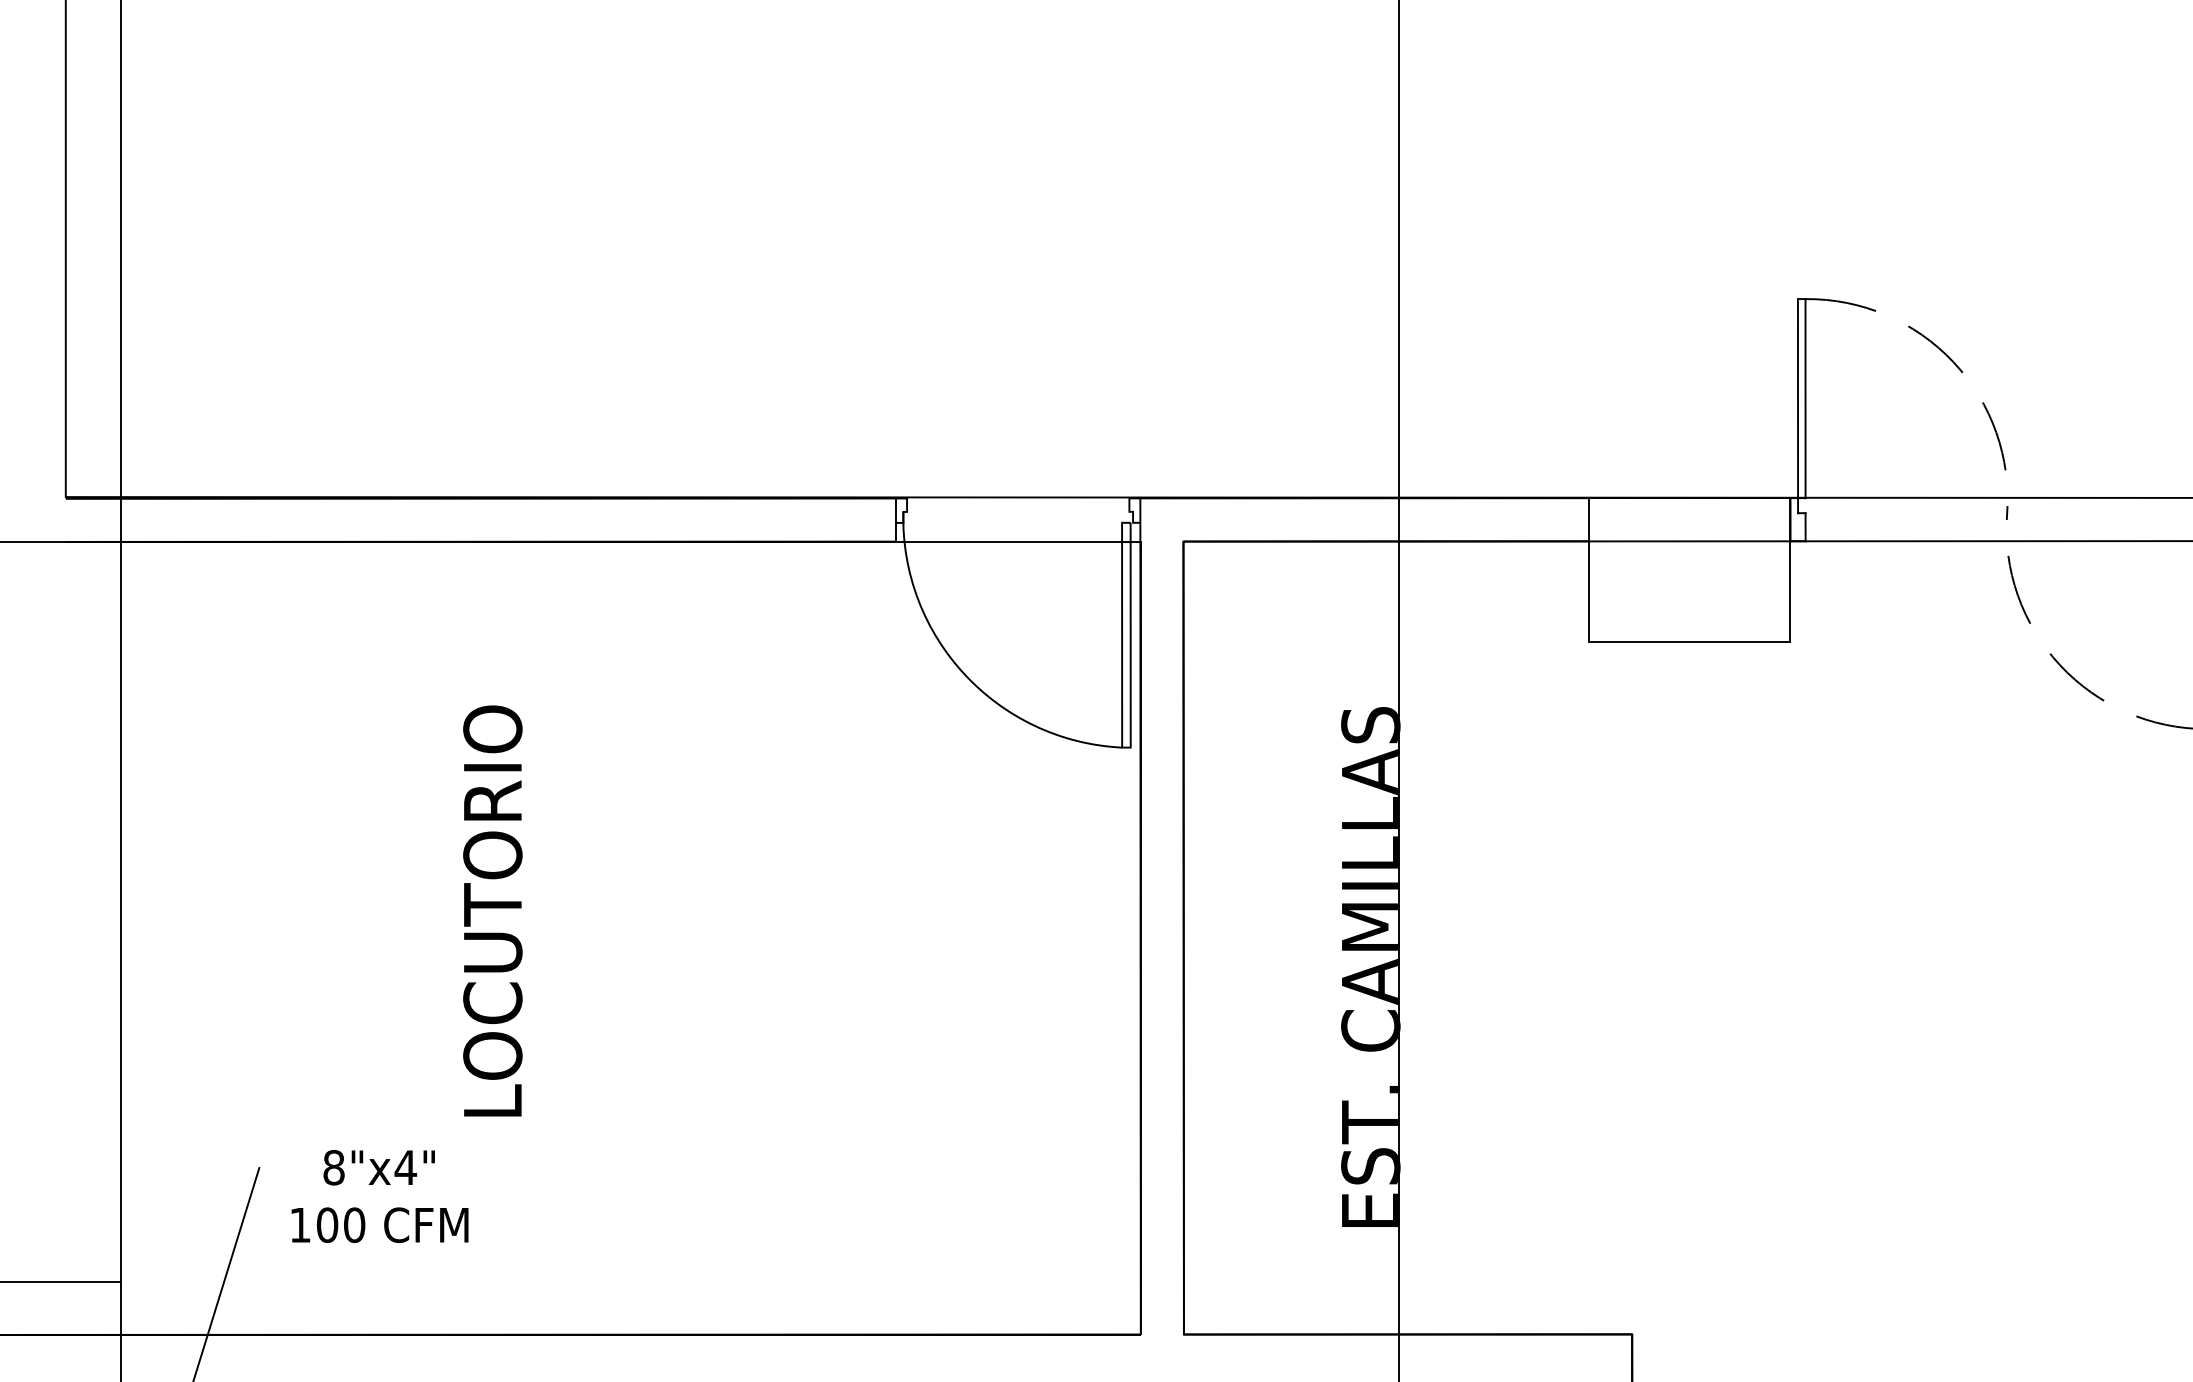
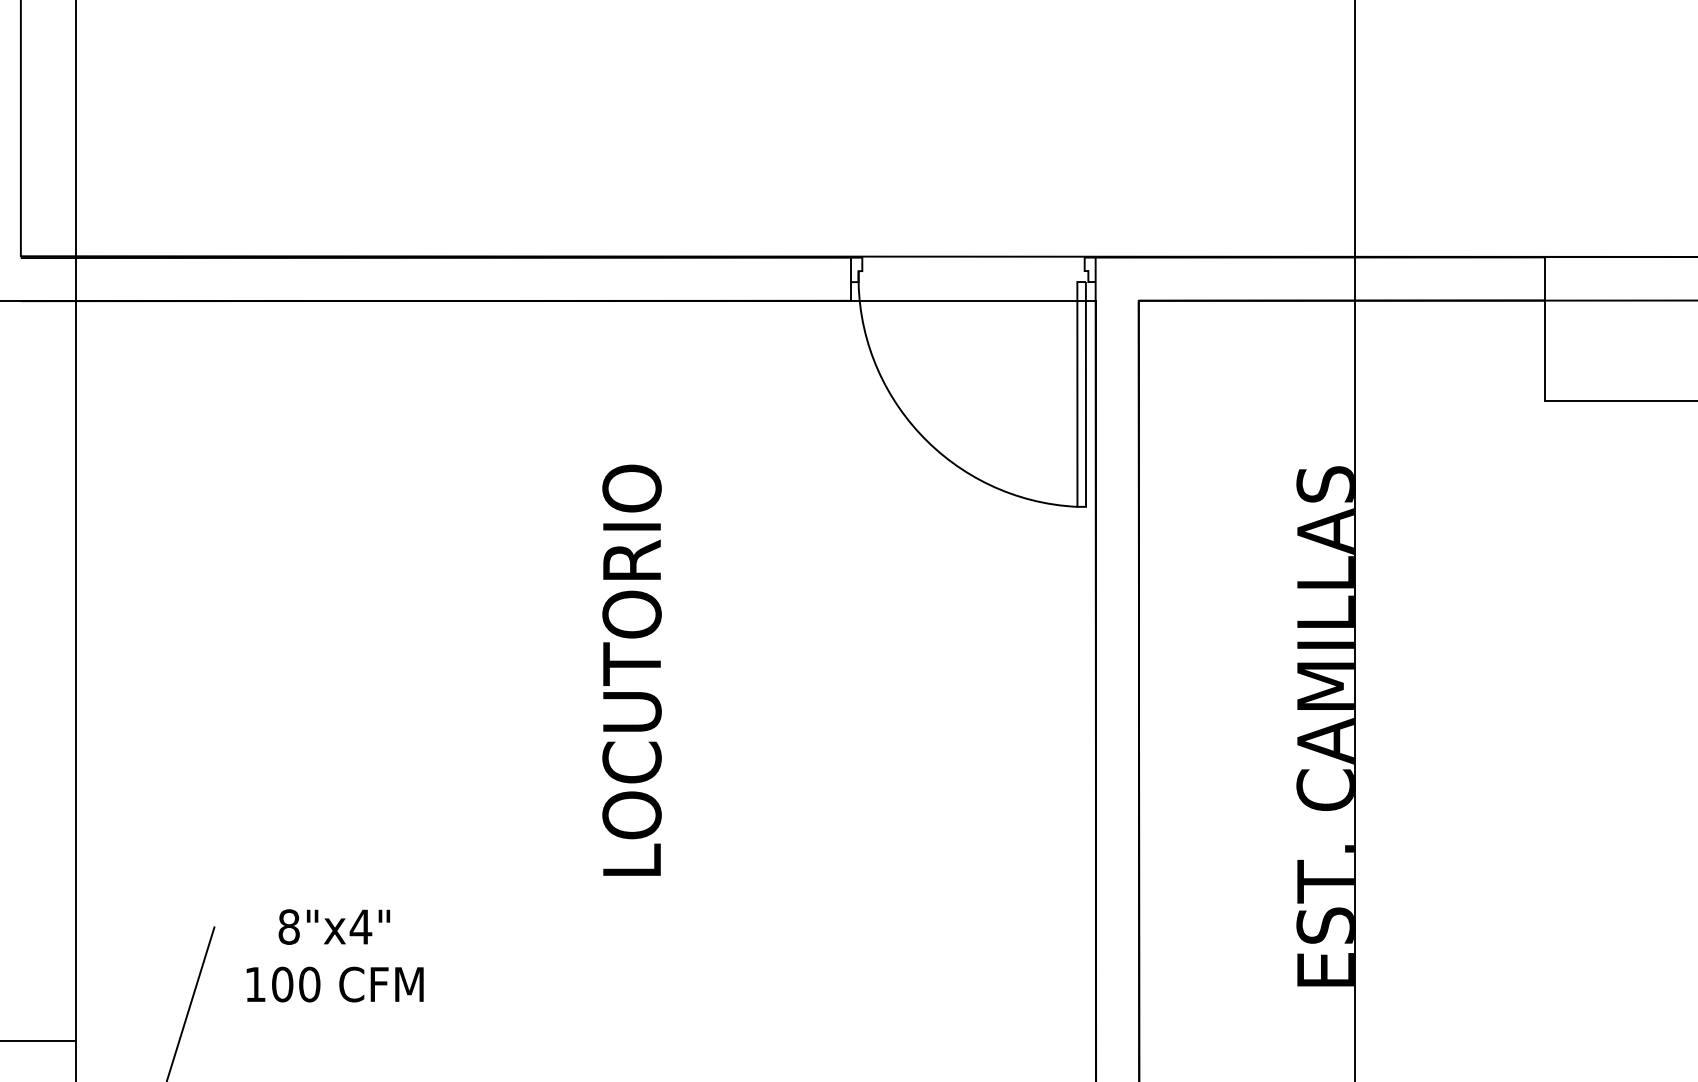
text: (492, 910) -> (631, 669), moved

